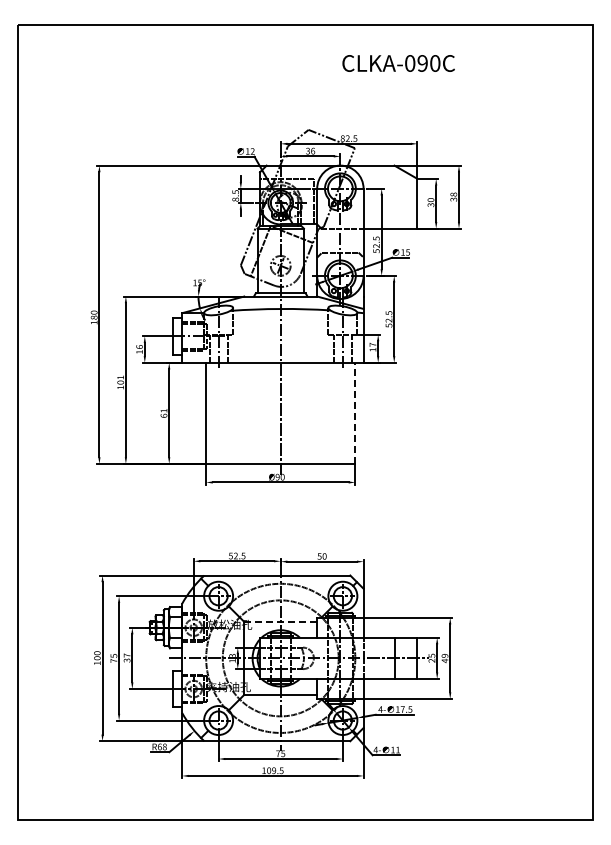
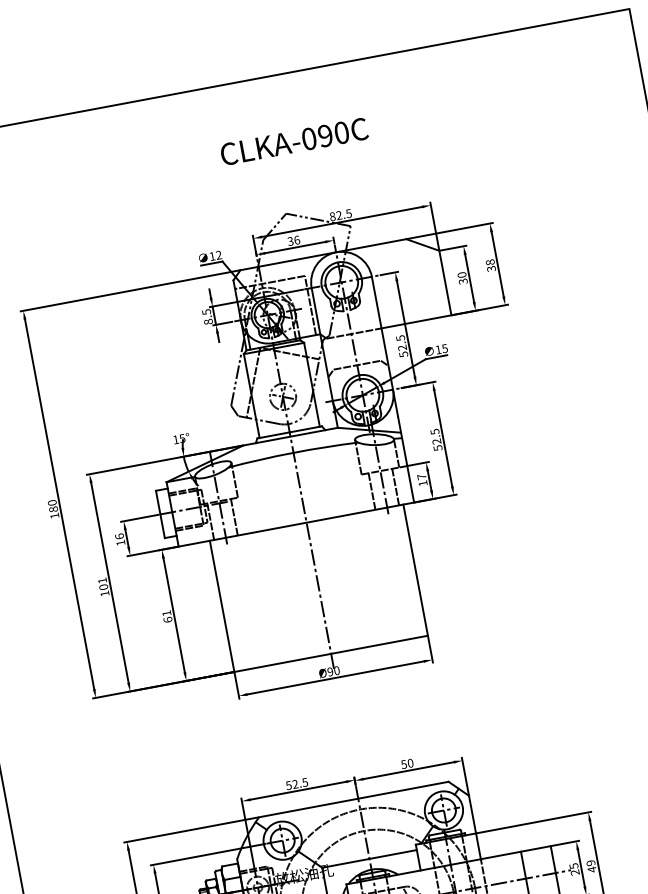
text: (398, 63) -> (294, 141), moved
line: (355, 413) -> (415, 570), dashed -> solid
line: (281, 621) -> (370, 858), dashed -> solid

